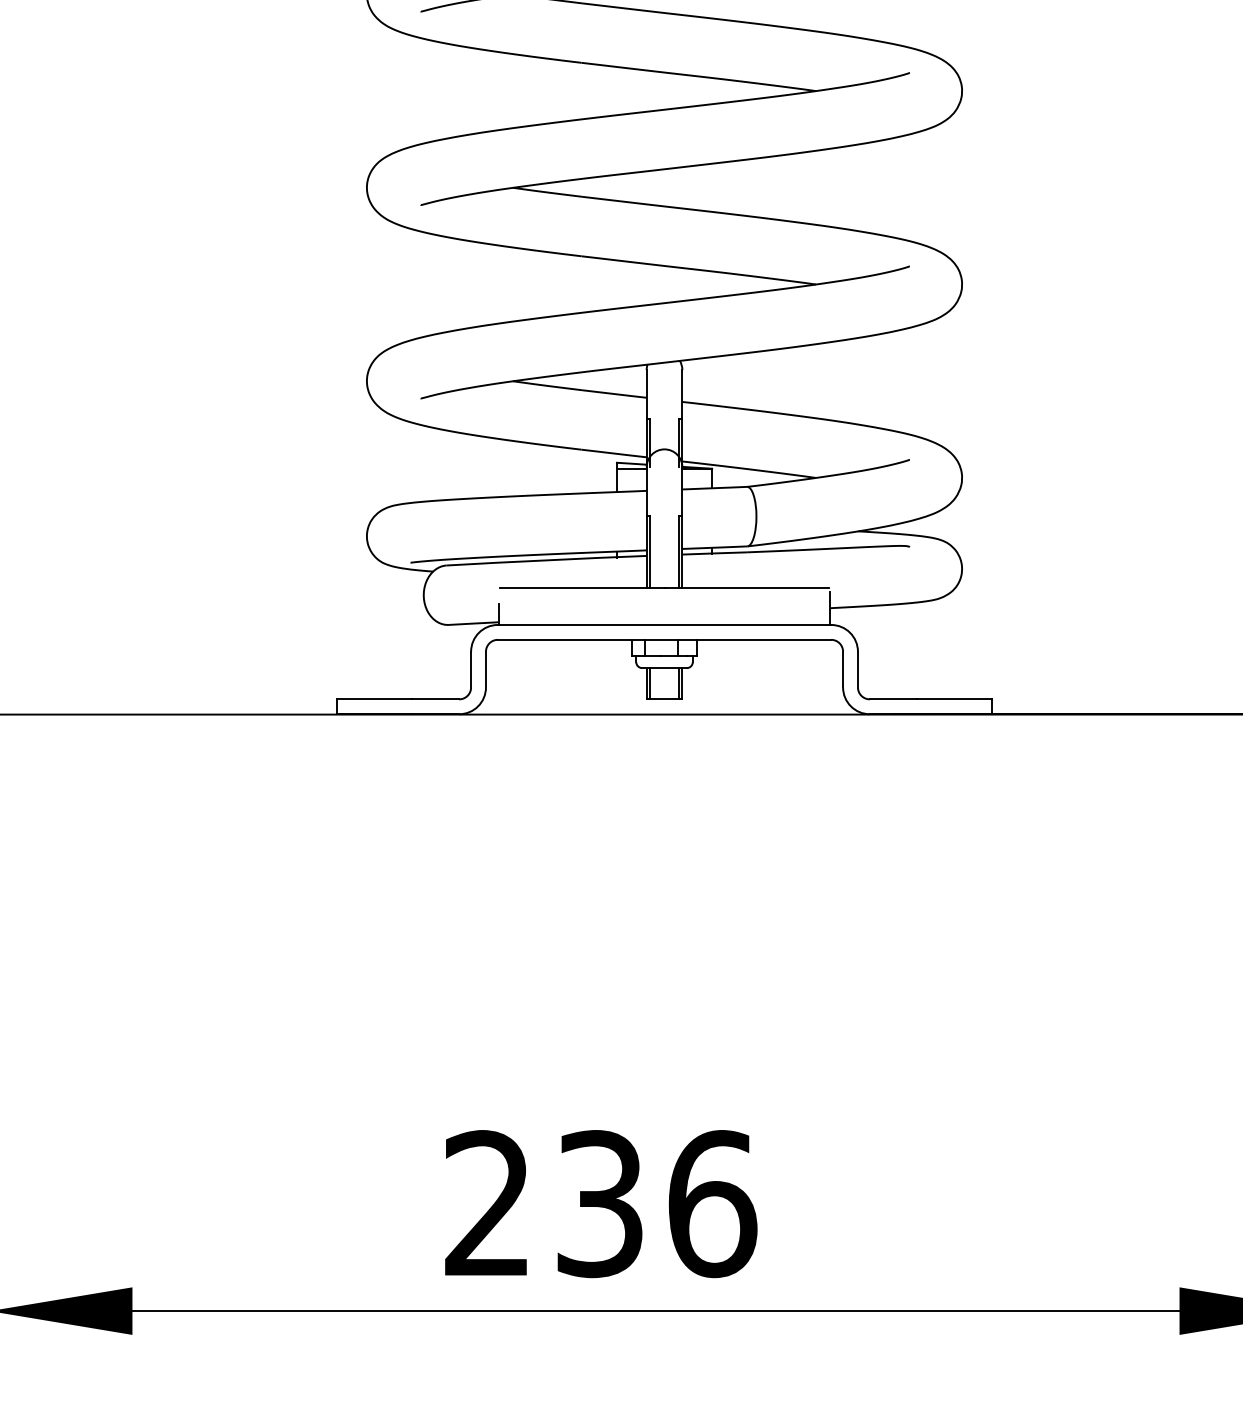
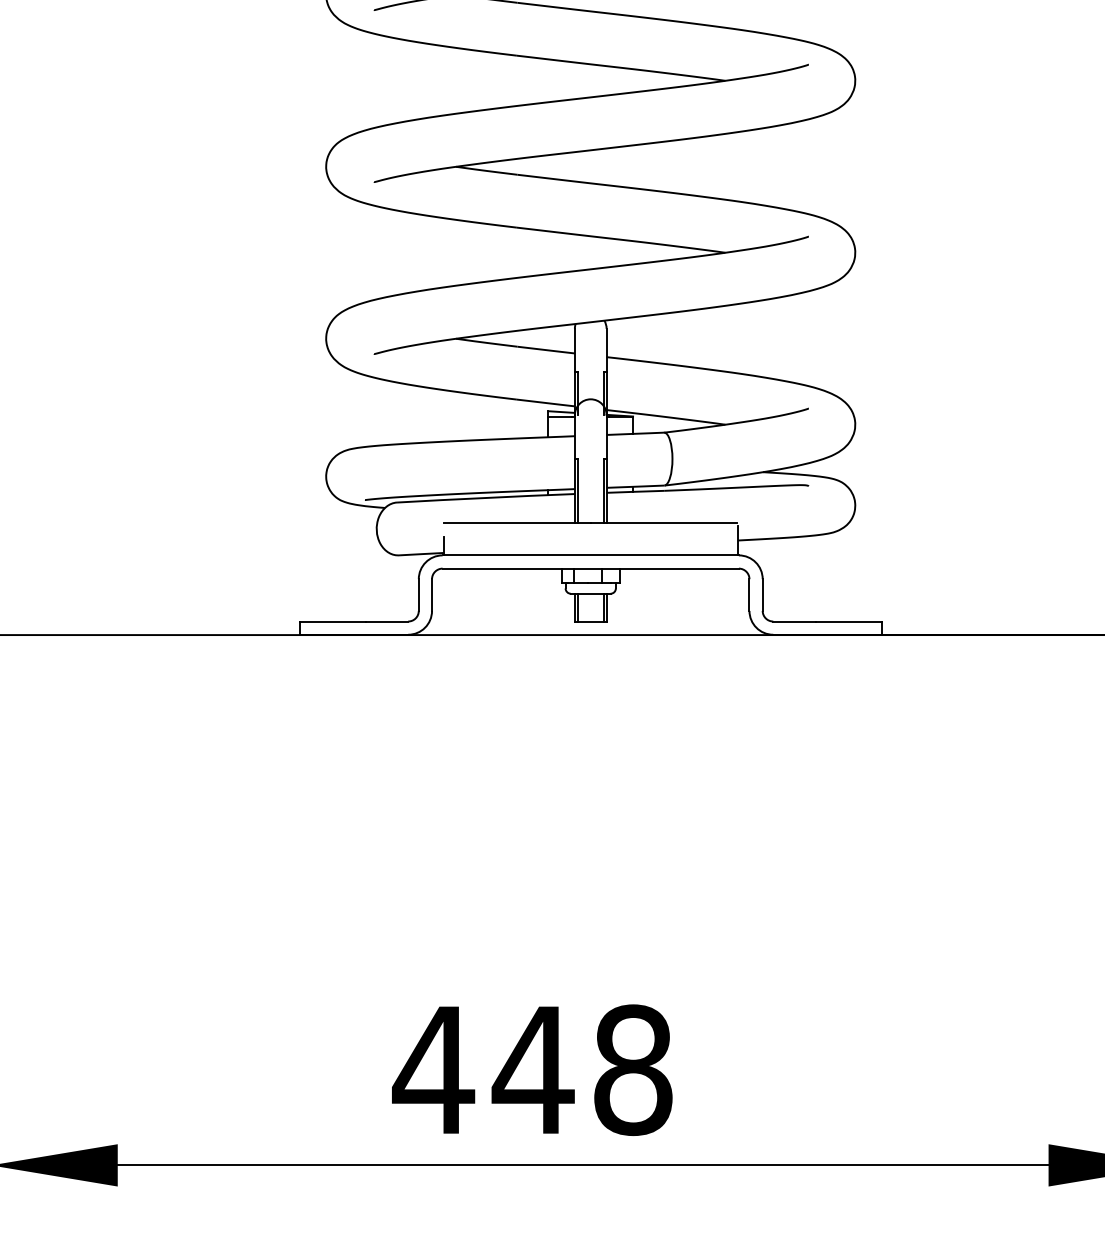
text: (599, 1204) -> (532, 1070), 236 -> 448

